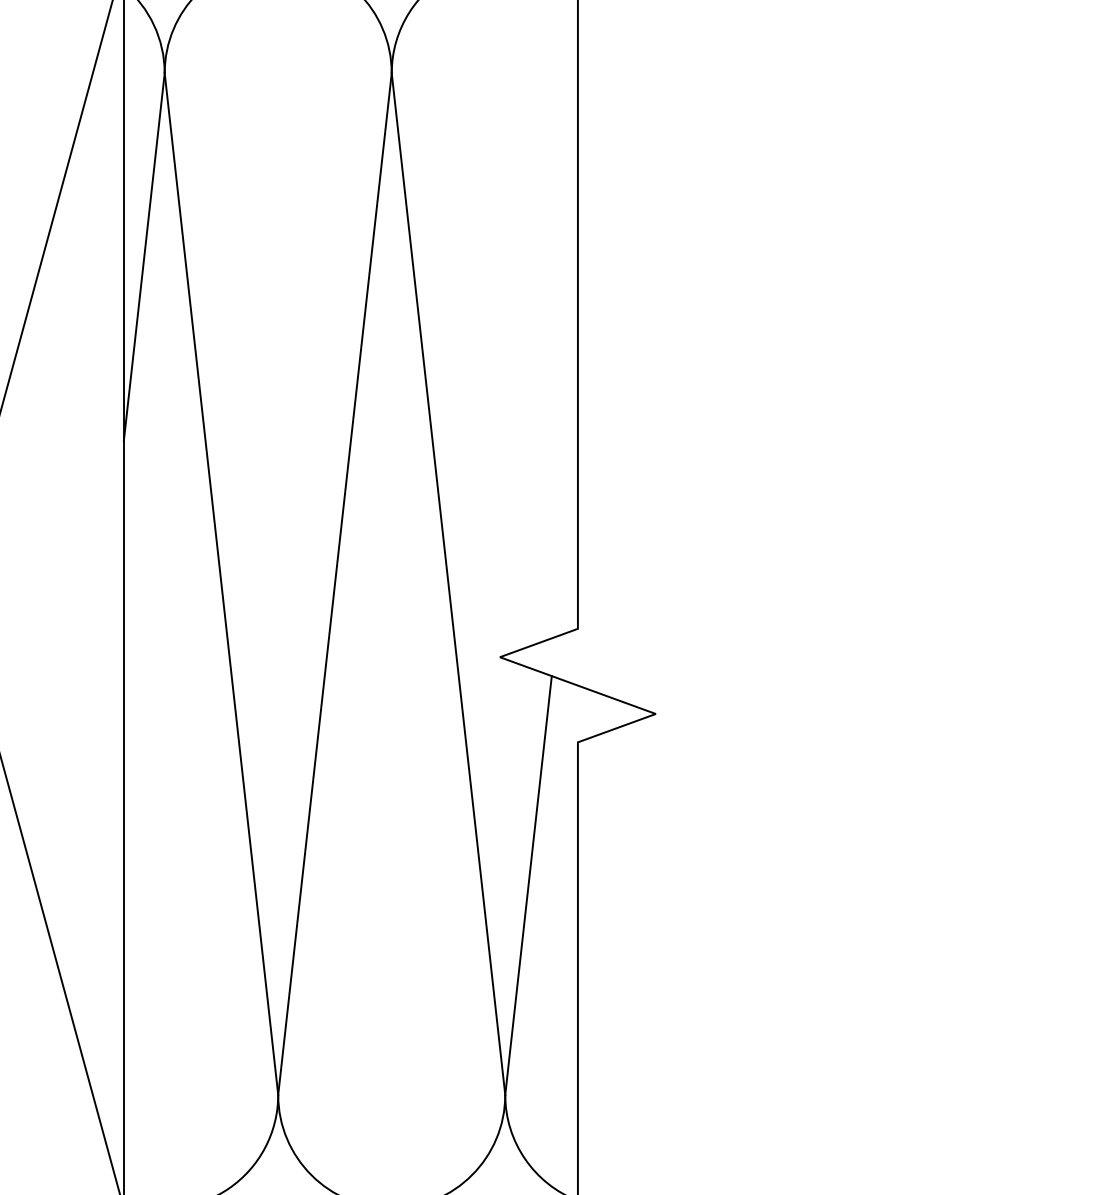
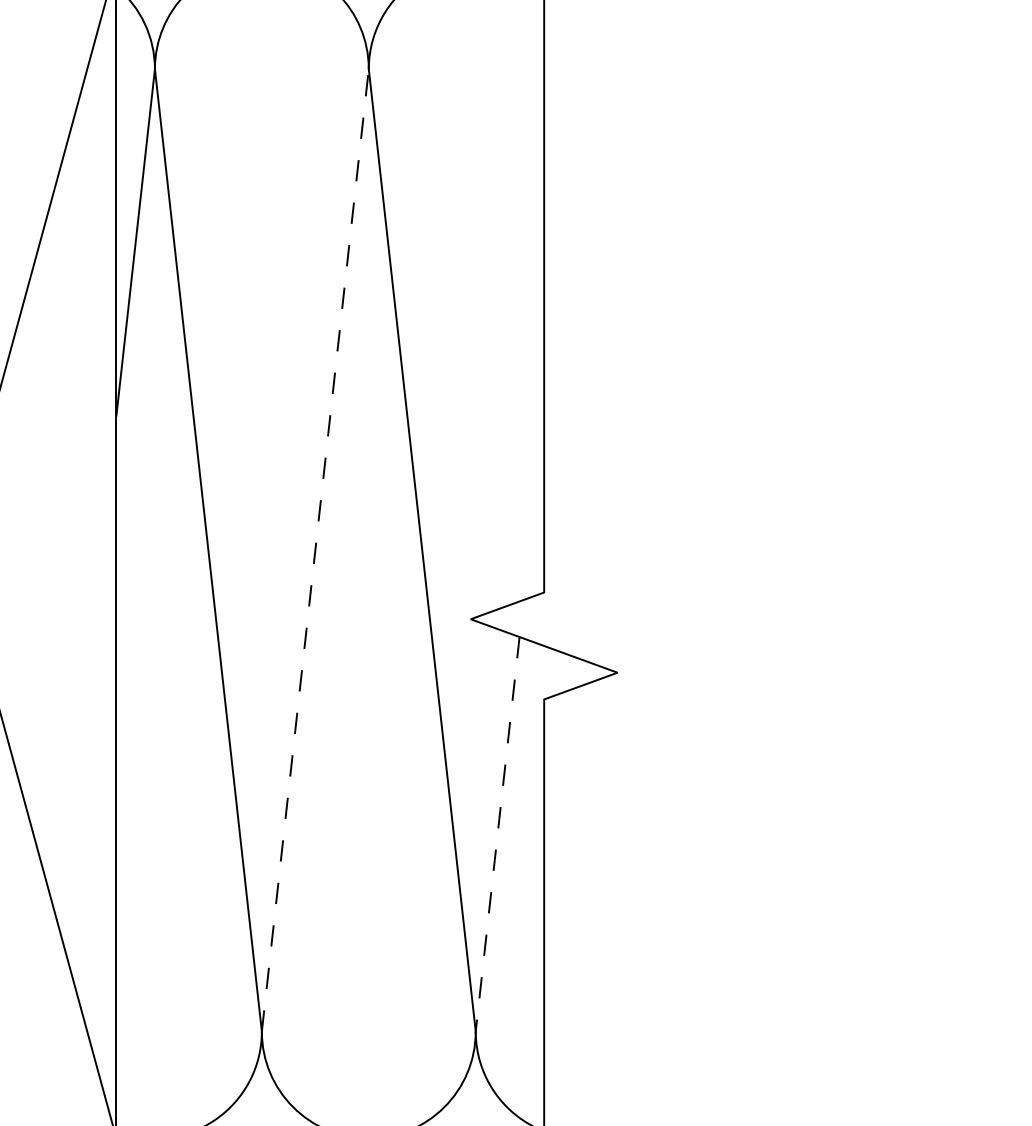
line: (334, 584) -> (314, 550), solid -> dashed
line: (528, 885) -> (497, 834), solid -> dashed

